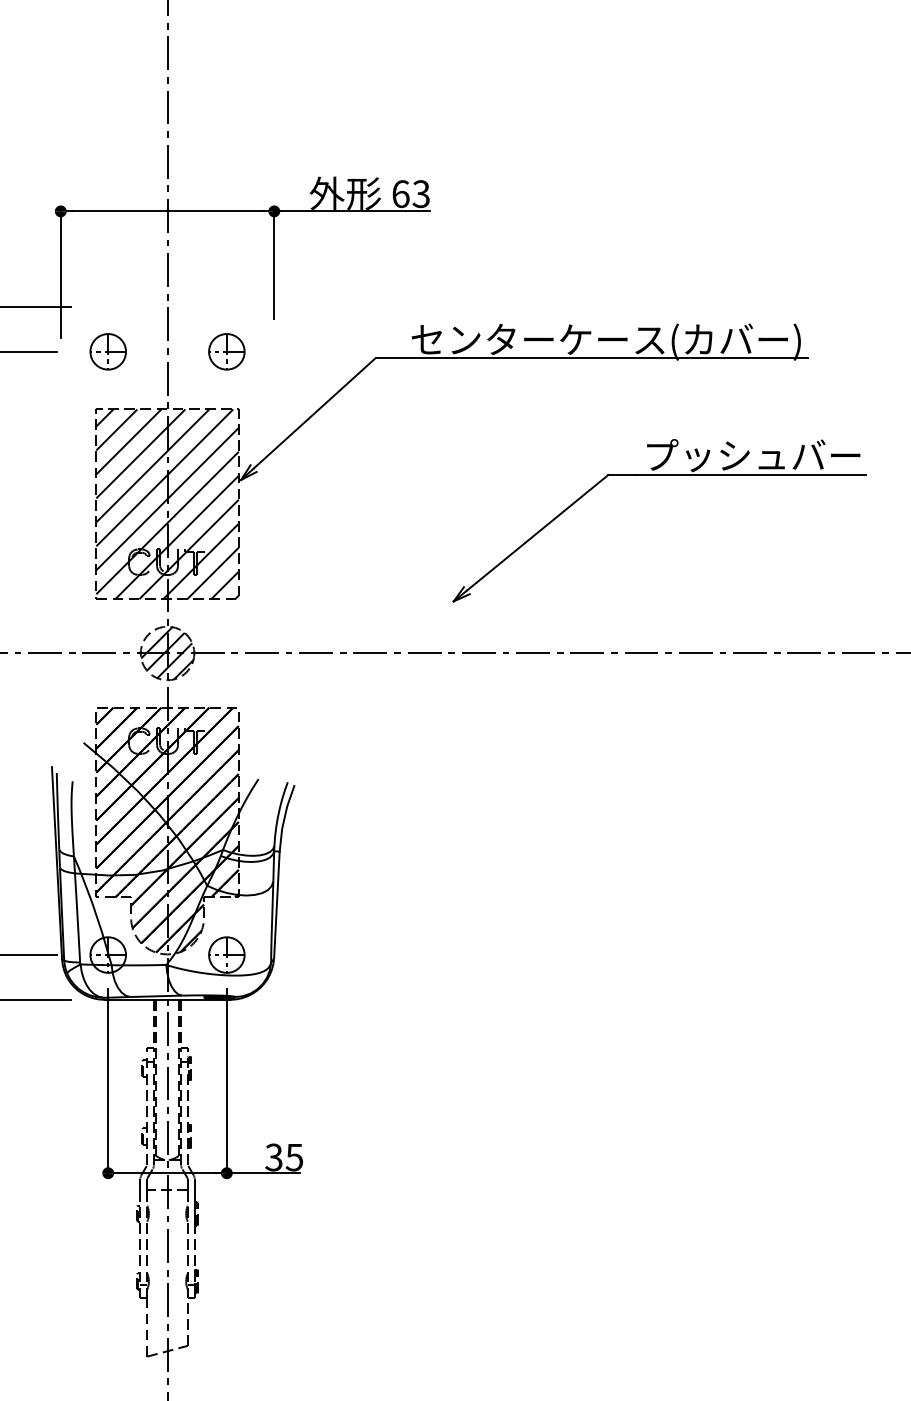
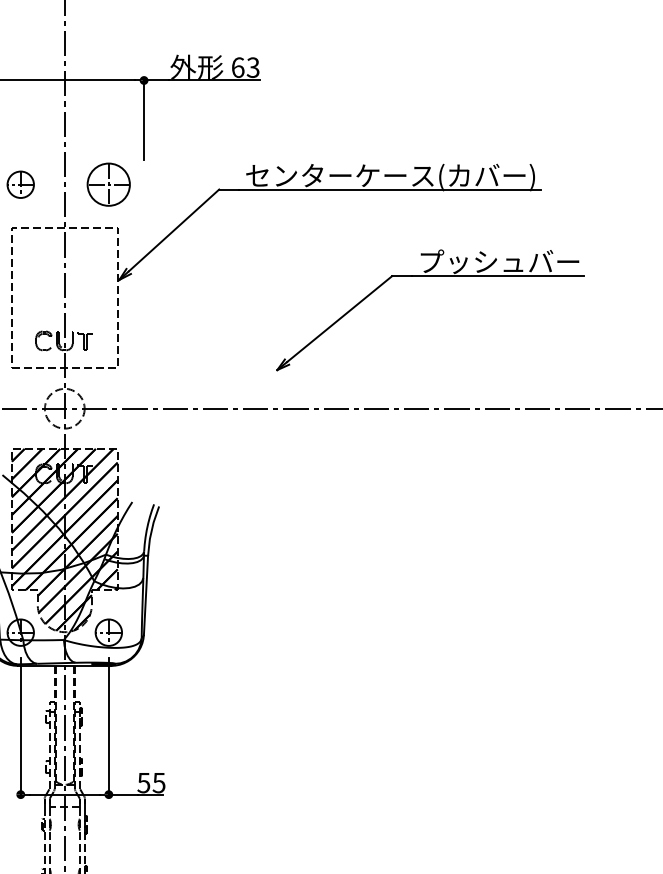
part: (226, 351) -> (108, 184), size x1.6
hatch: (167, 504) -> (64, 298), removed
hatch: (167, 653) -> (64, 408), removed
text: (273, 1156) -> (143, 782), 35 -> 55

